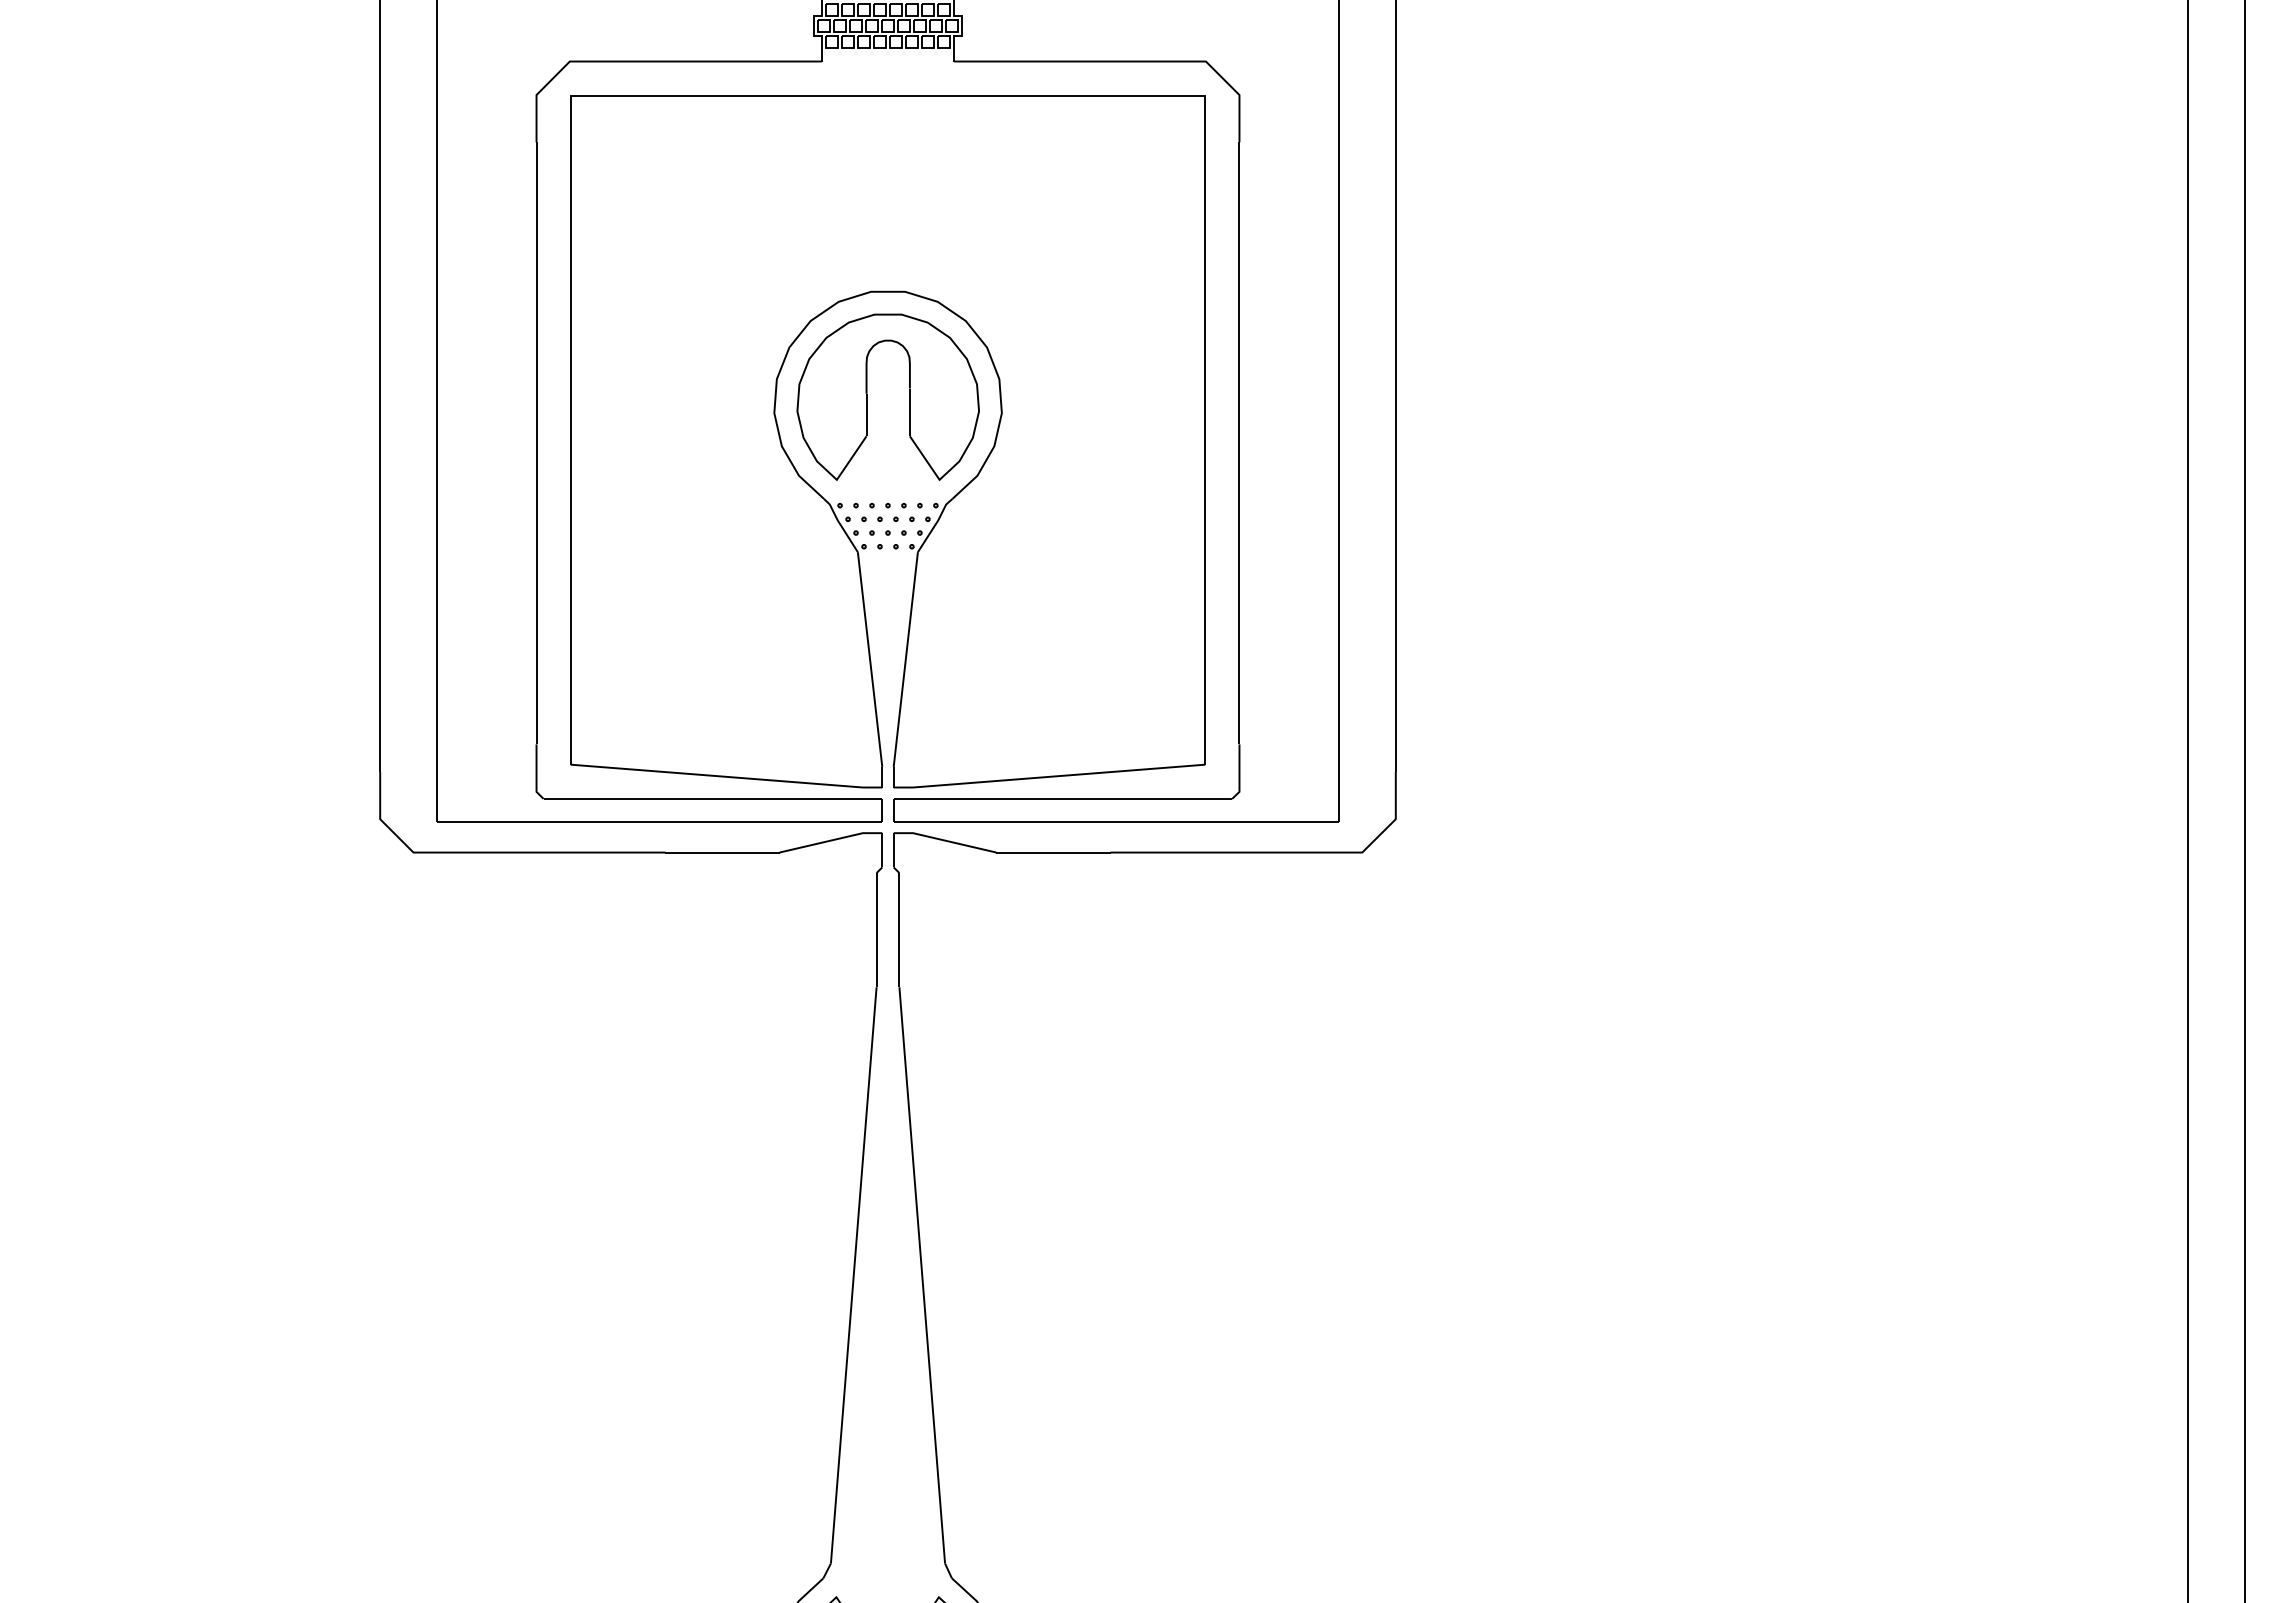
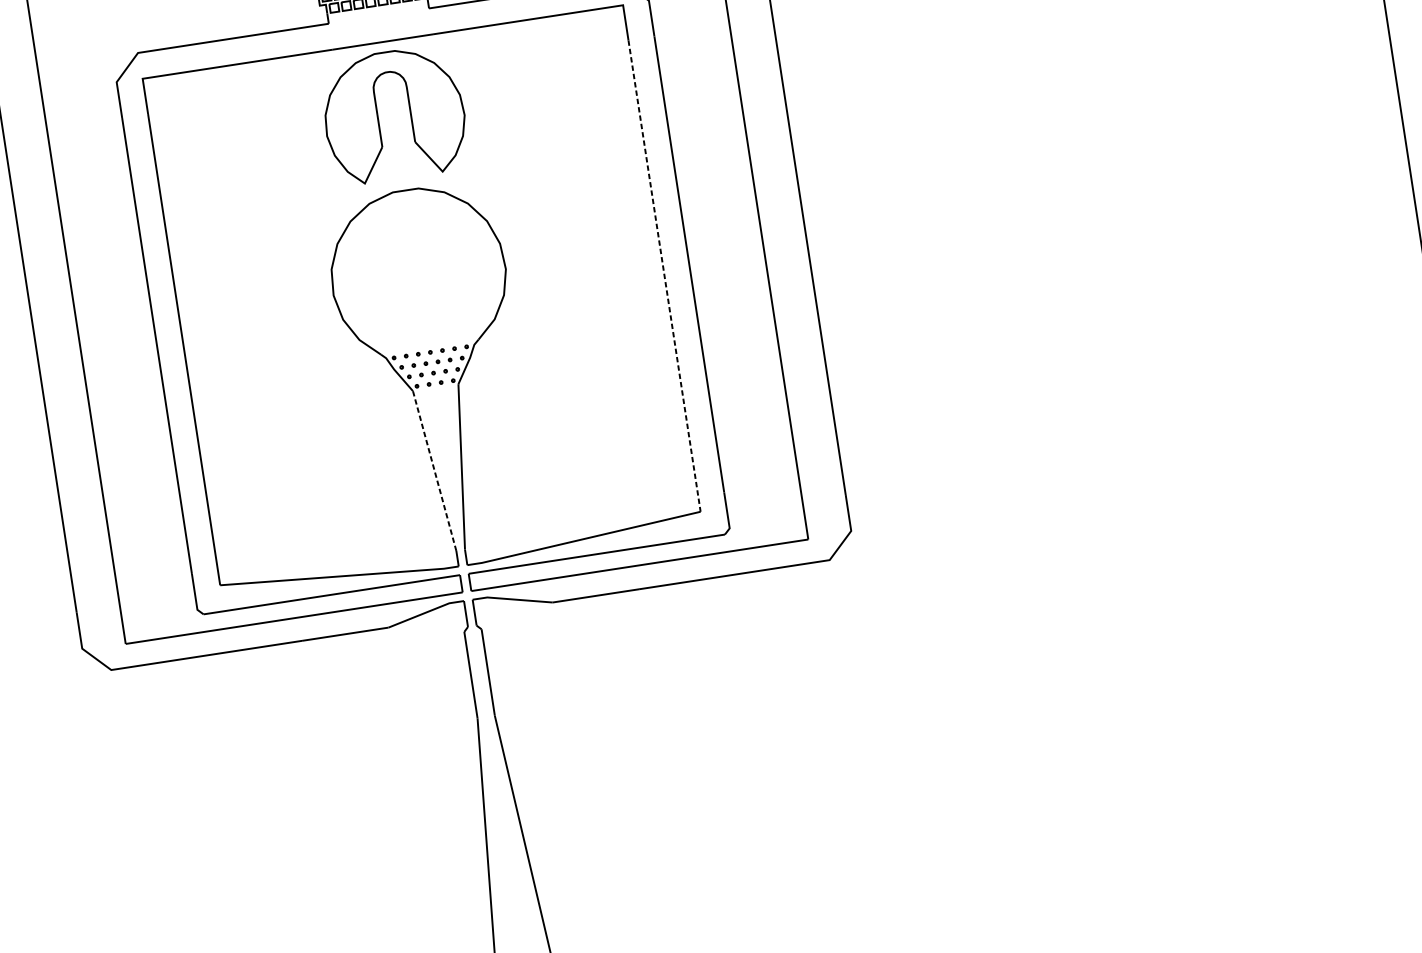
part: (867, 396) -> (378, 116), moved
line: (1205, 454) -> (664, 276), solid -> dashed
line: (870, 659) -> (434, 470), solid -> dashed

